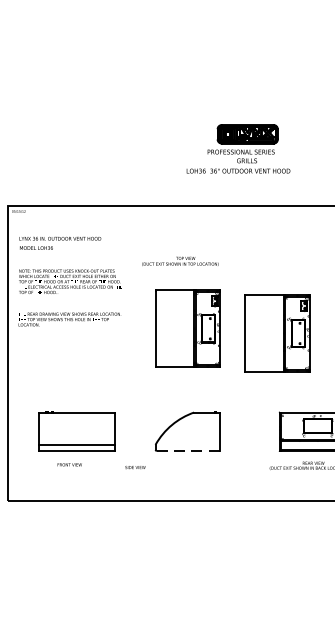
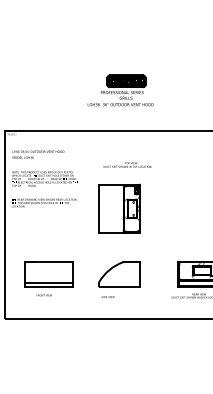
part: (238, 148) -> (120, 90), moved
text: (180, 260) -> (127, 164), moved
part: (277, 332) -> (176, 211), removed
line: (187, 450) -> (119, 286), dashed -> solid
text: (134, 468) -> (107, 297), moved

